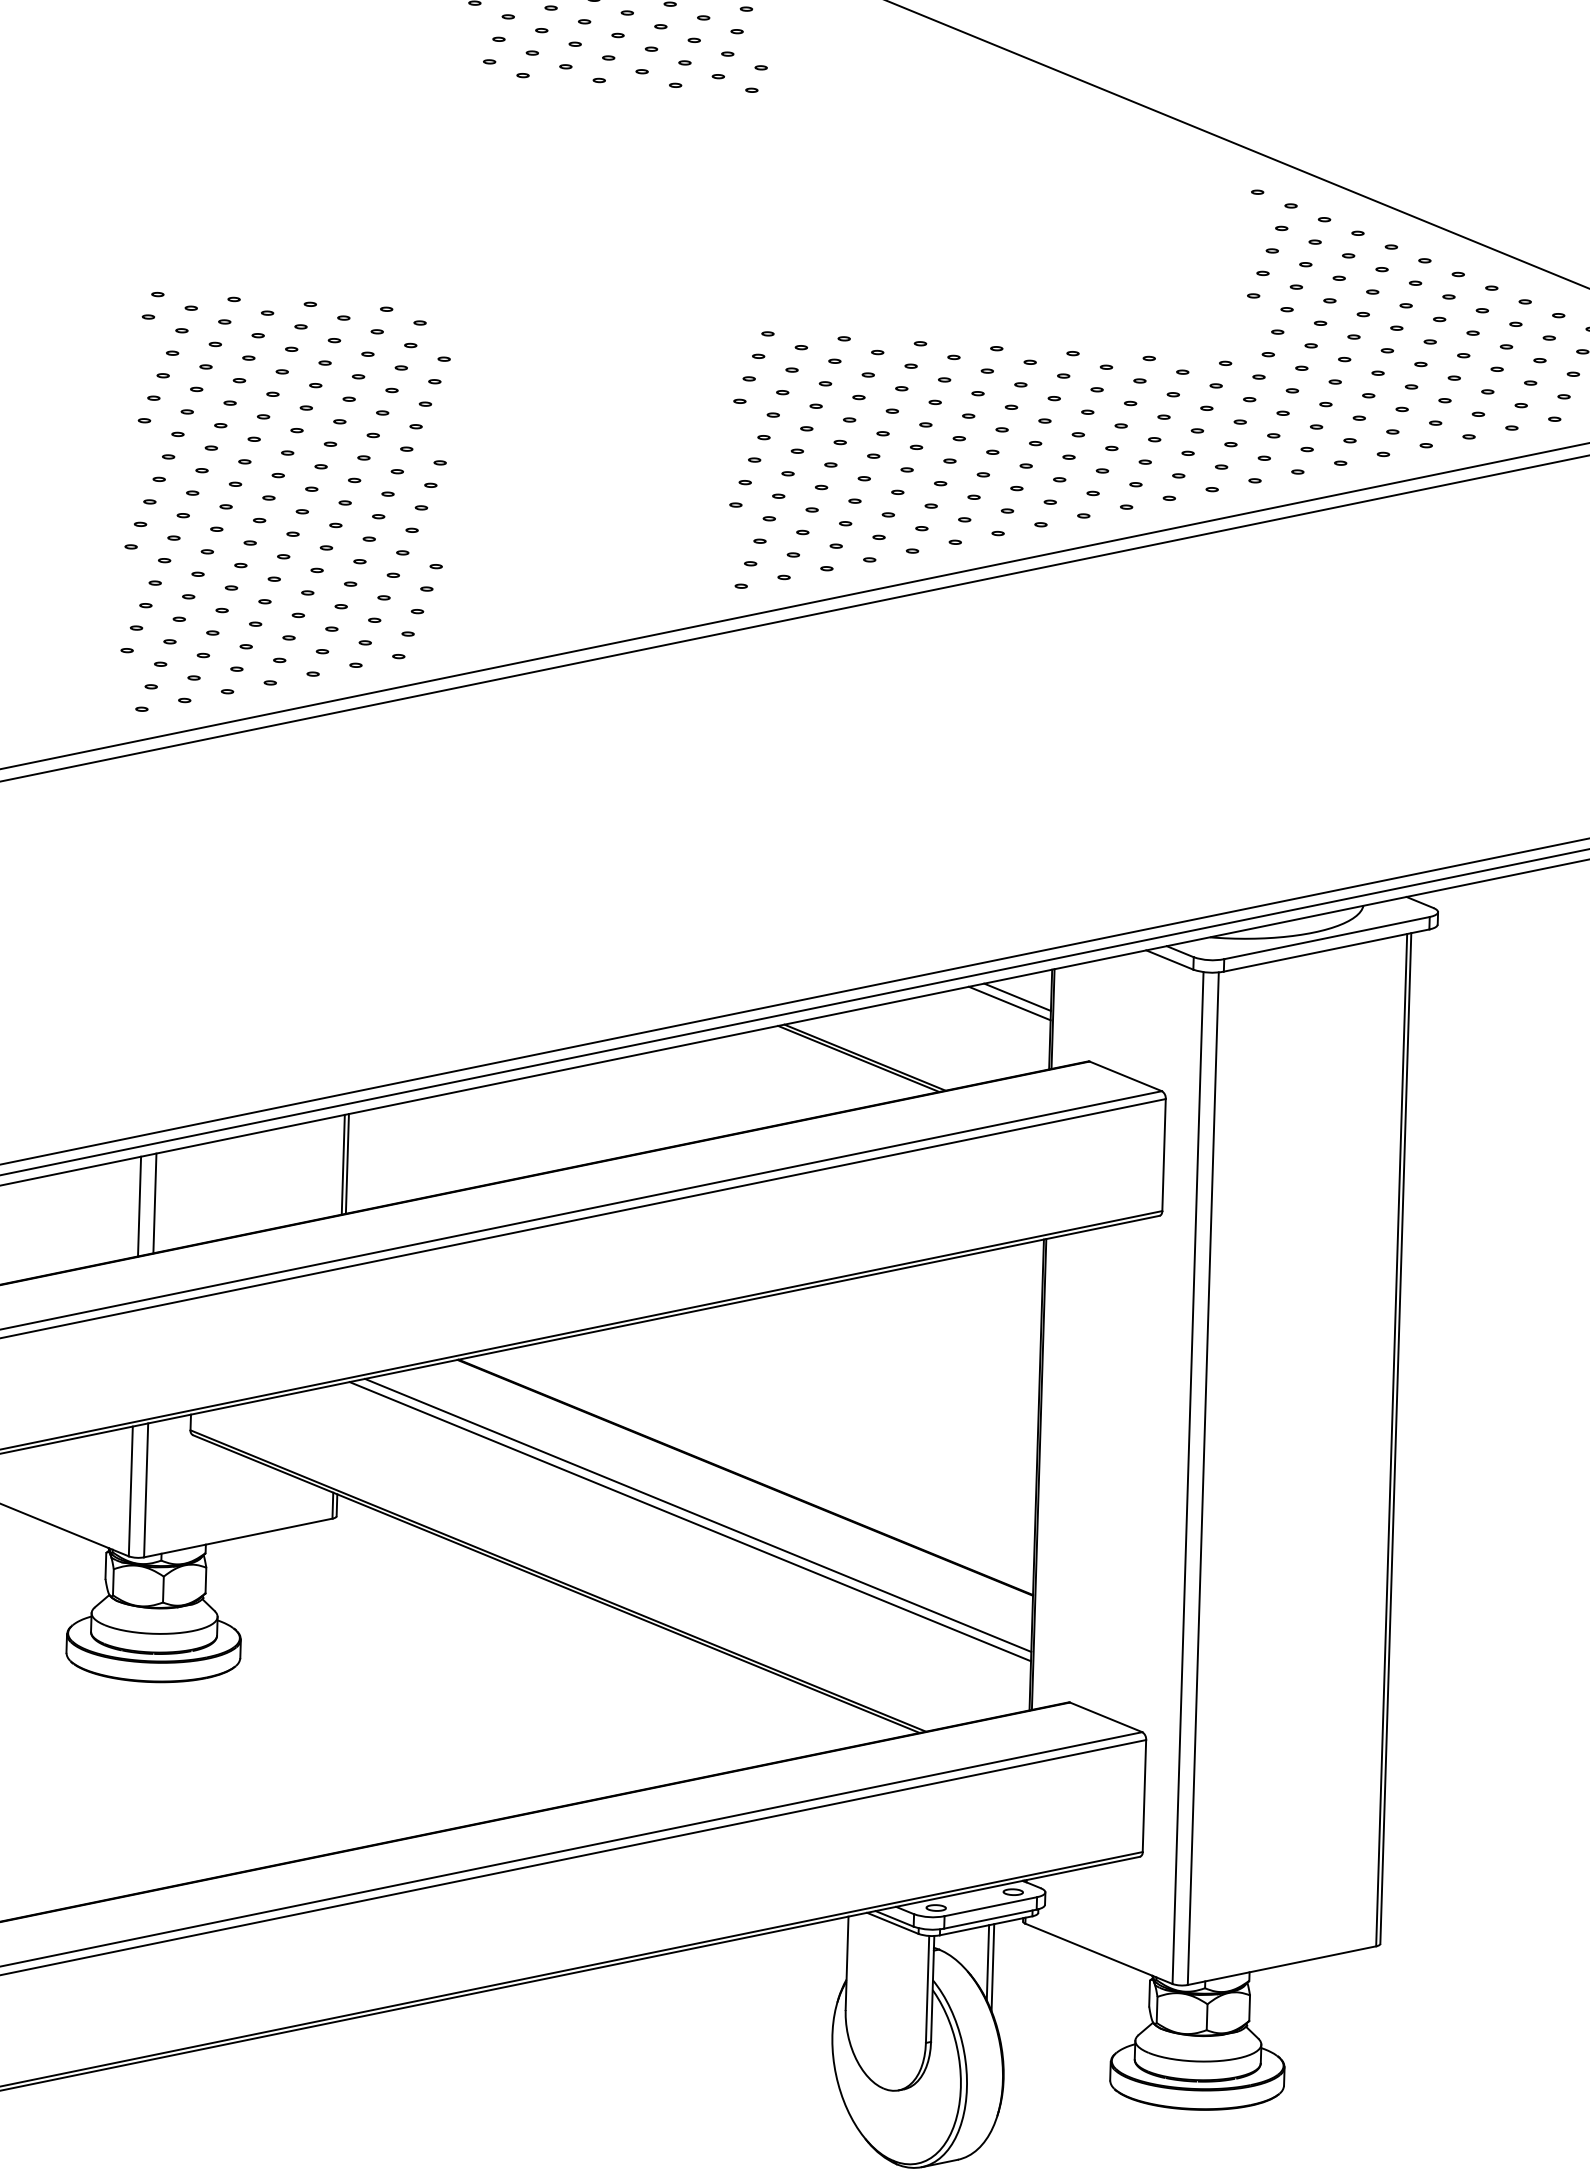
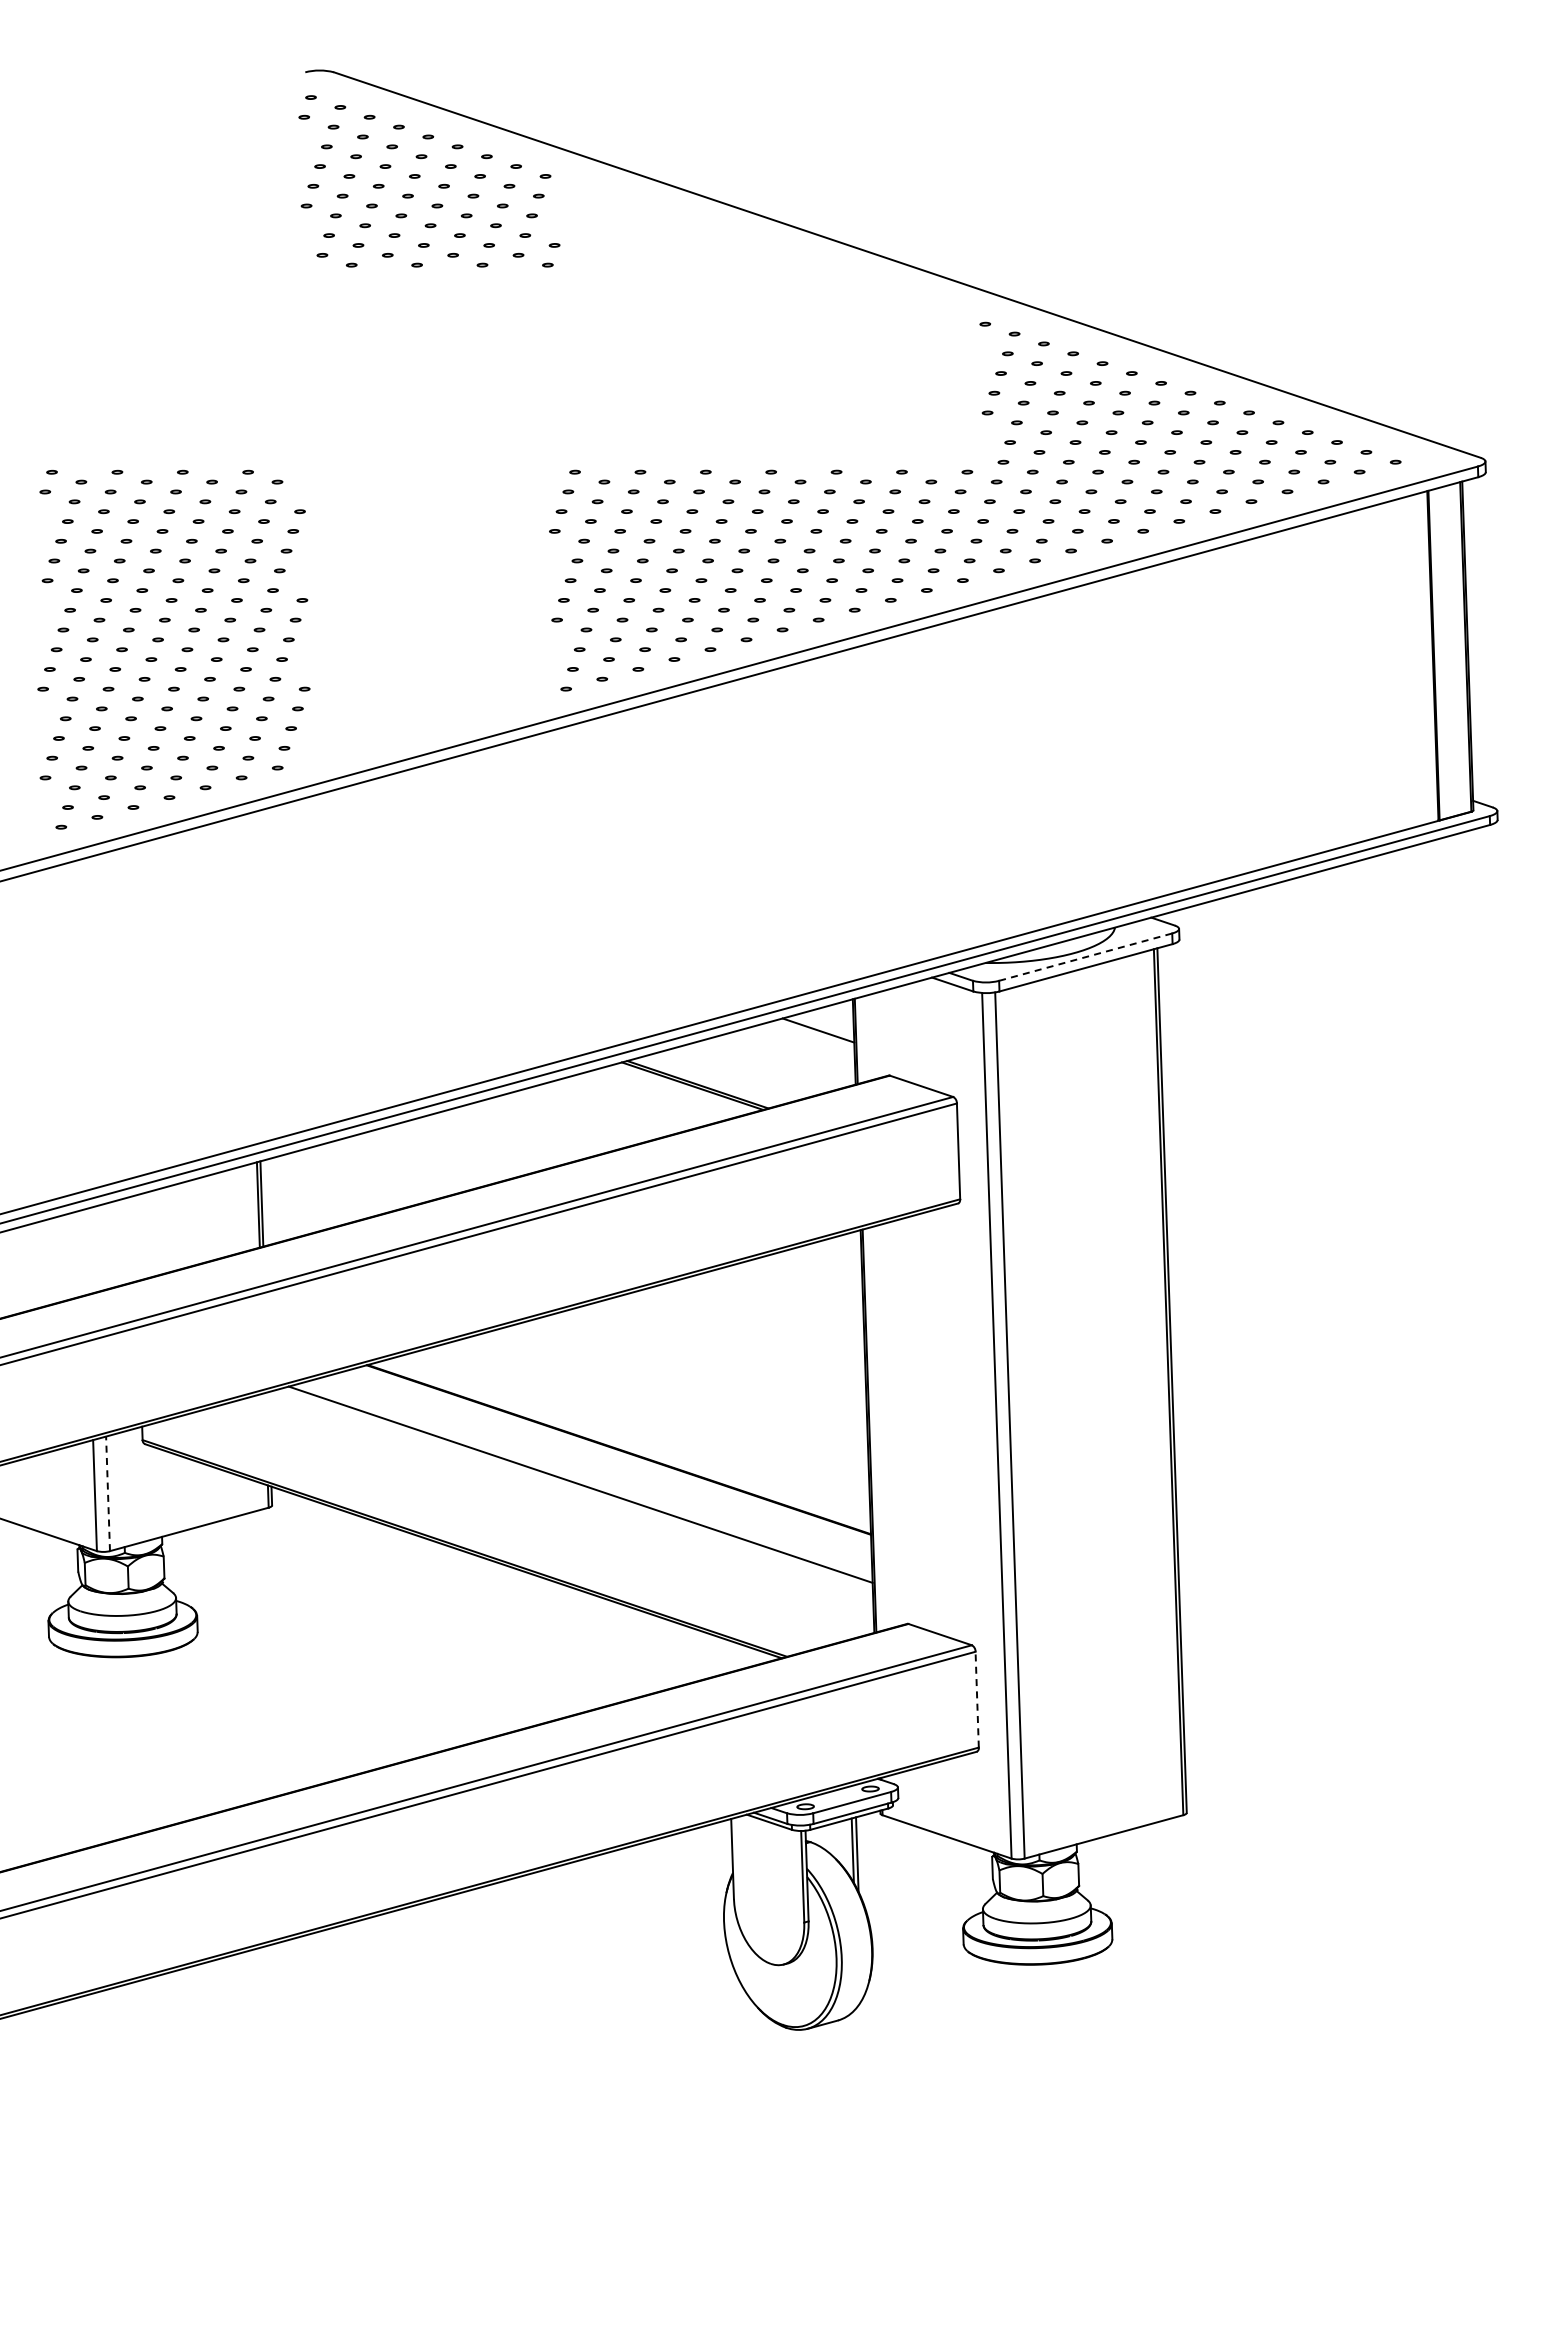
line: (1326, 938) -> (1085, 957), solid -> dashed
line: (1017, 996) -> (824, 1024), removed
line: (154, 1203) -> (99, 1248), removed
line: (139, 1206) -> (86, 1251), removed
line: (146, 1490) -> (108, 1493), solid -> dashed
line: (689, 1521) -> (573, 1490), removed
line: (1144, 1795) -> (977, 1699), solid -> dashed

